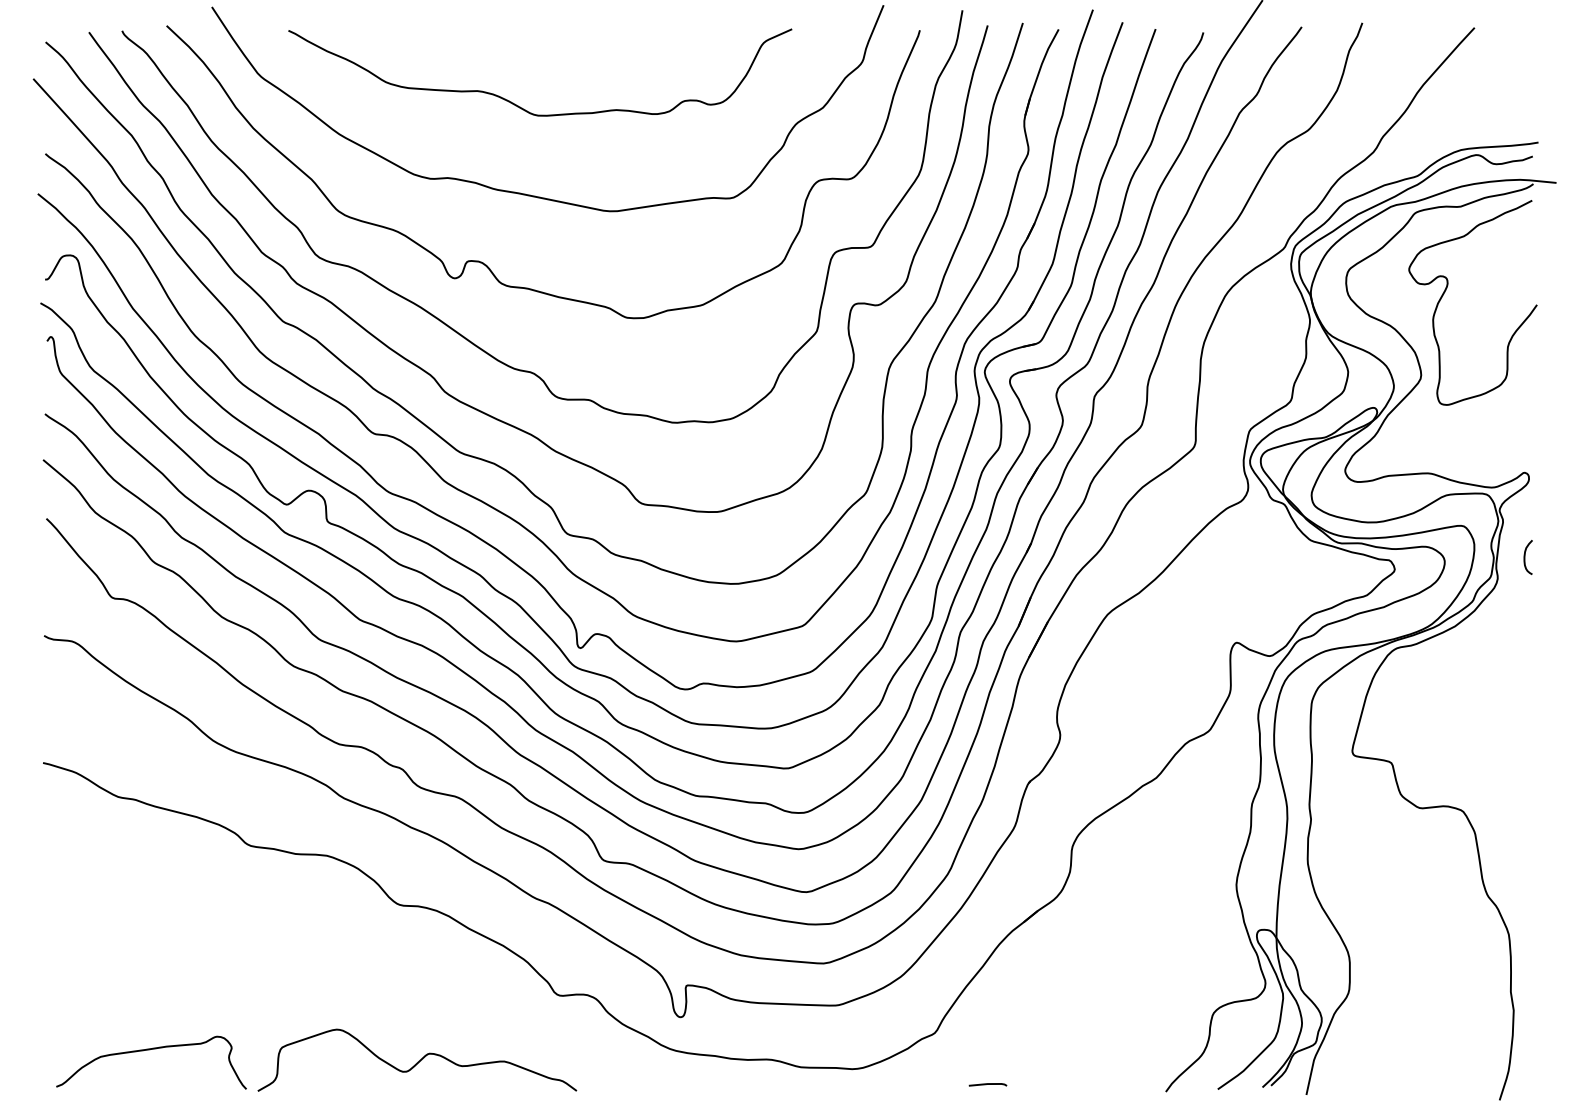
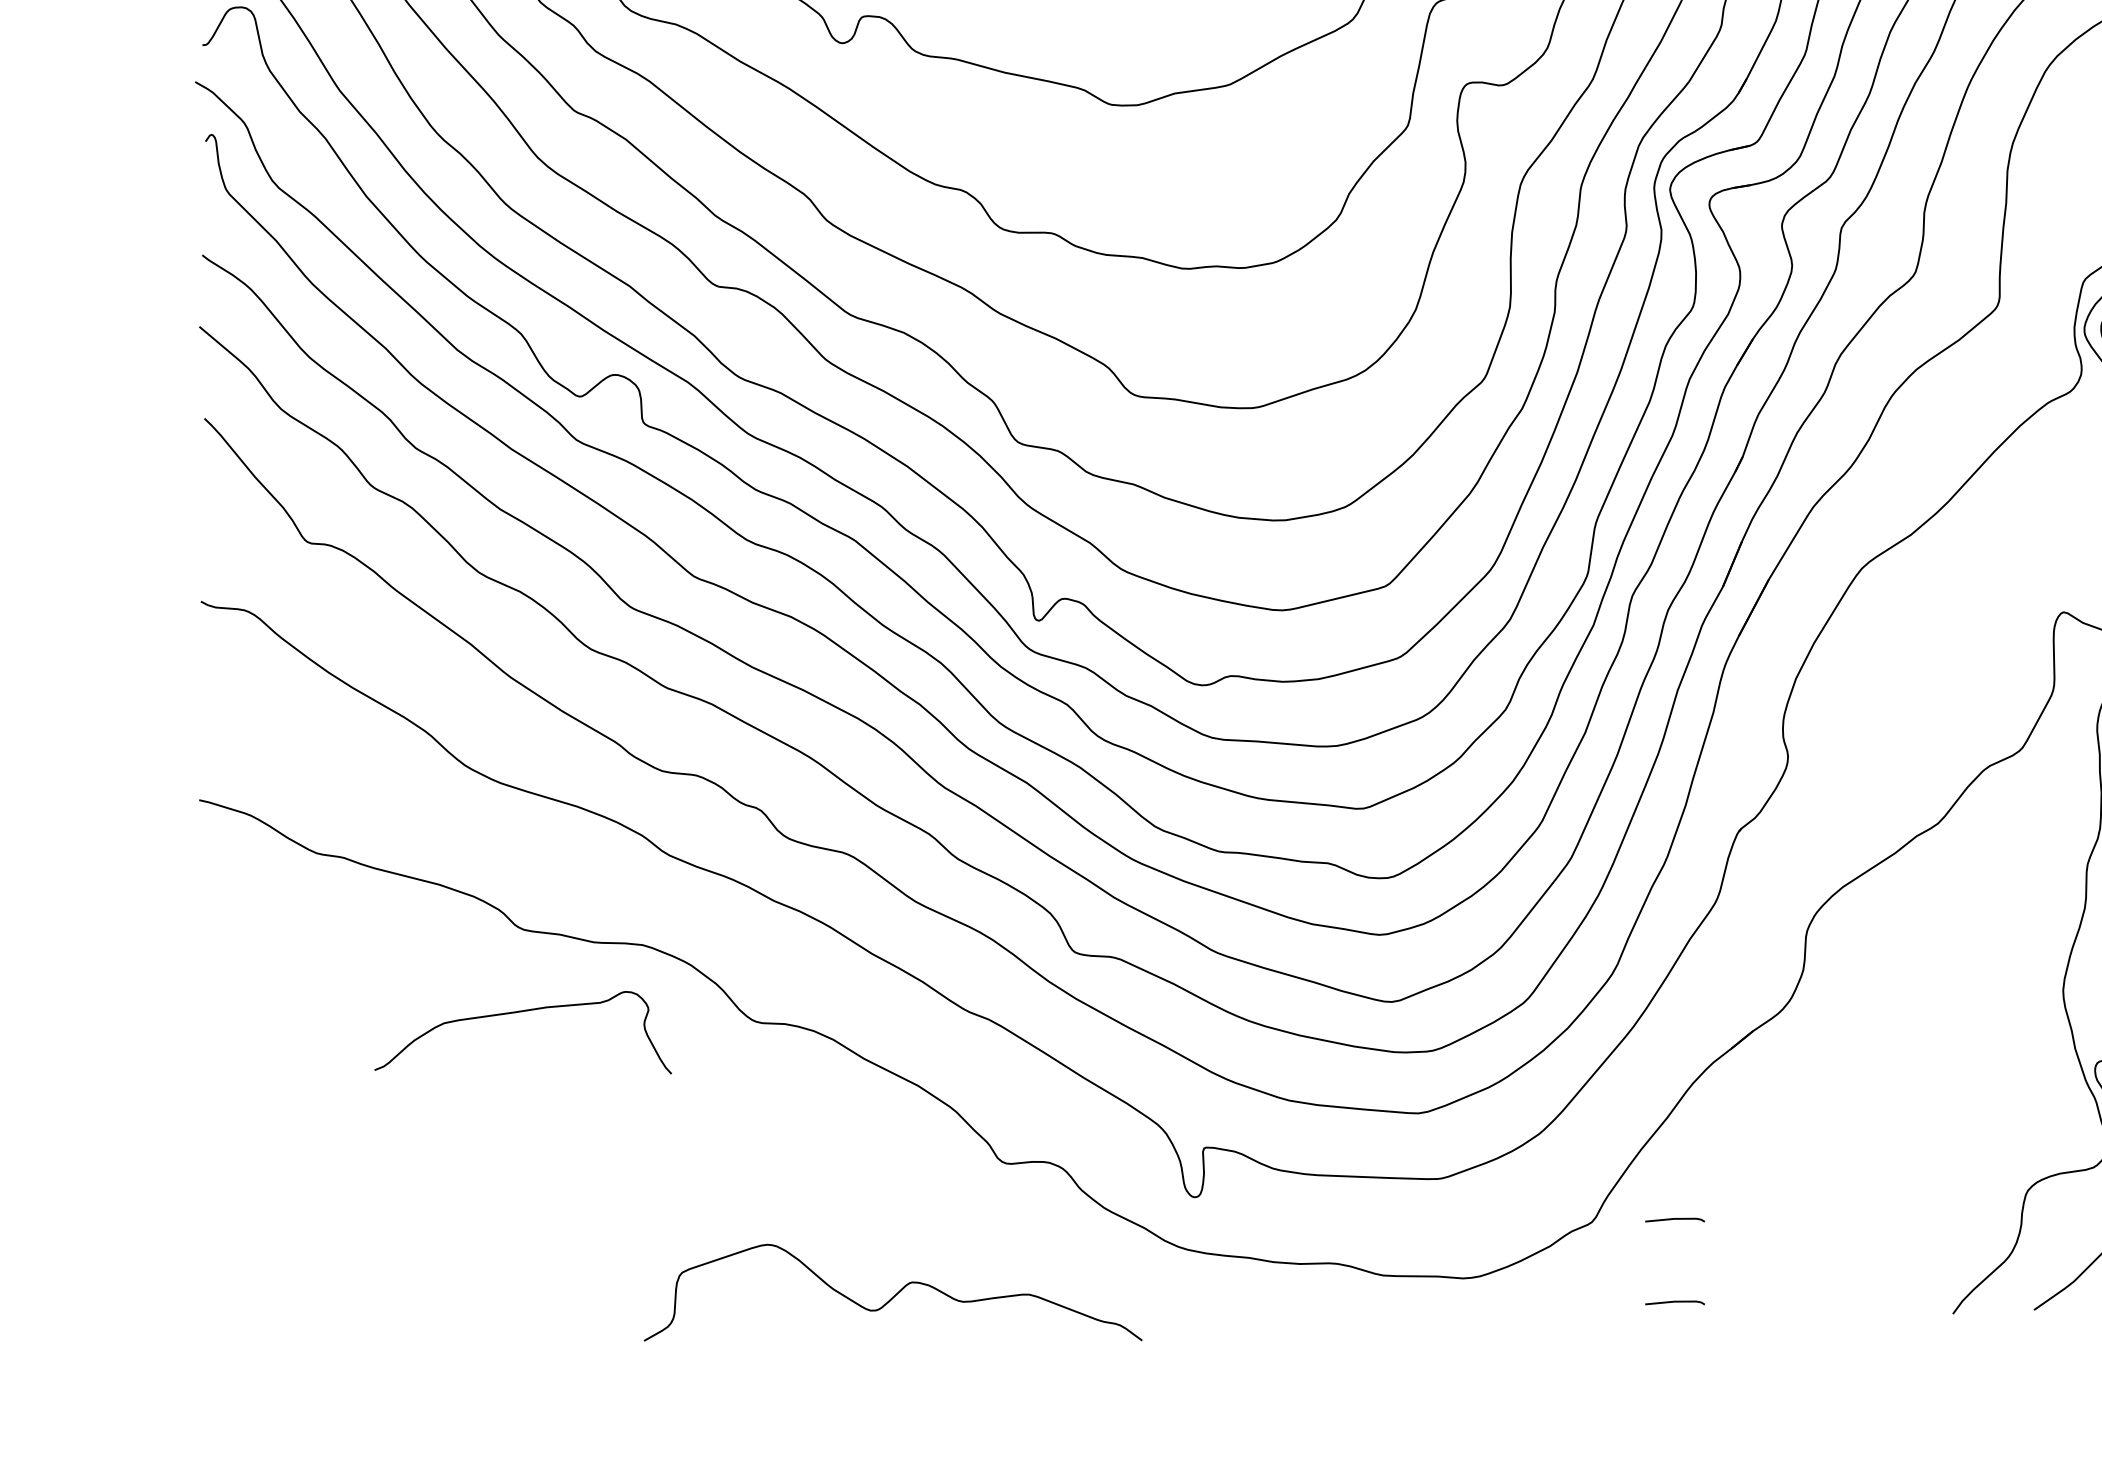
line: (987, 1031) -> (1674, 1219), added
curve: (150, 1050) -> (521, 1013), moved
curve: (417, 1061) -> (893, 1294), moved

